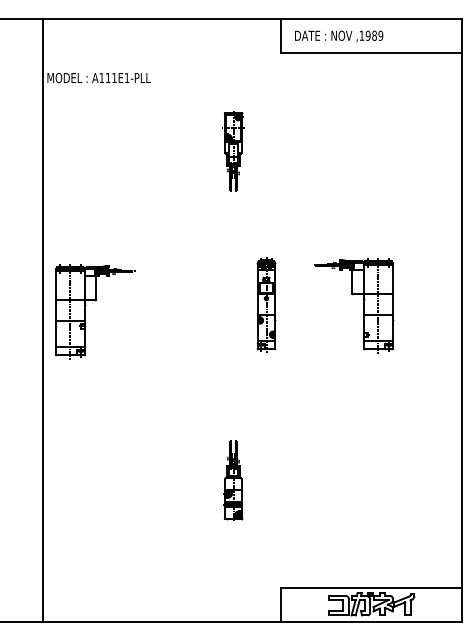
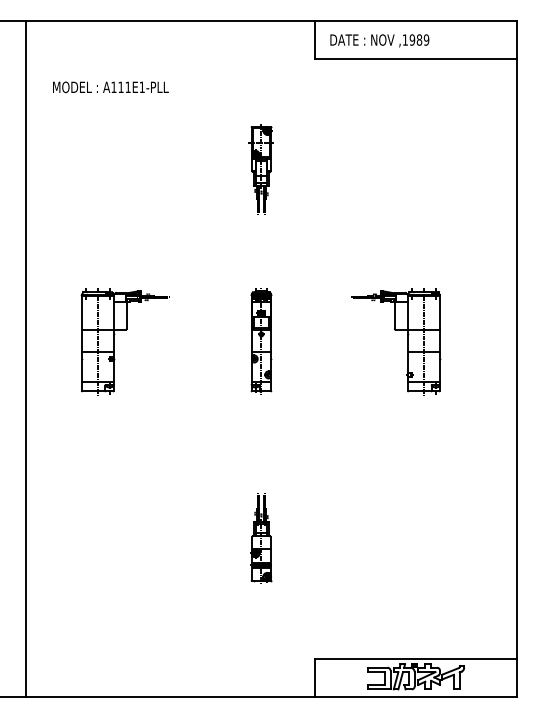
part: (95, 301) -> (125, 330), moved
part: (266, 304) -> (261, 341), moved
line: (42, 320) -> (25, 359), moved

